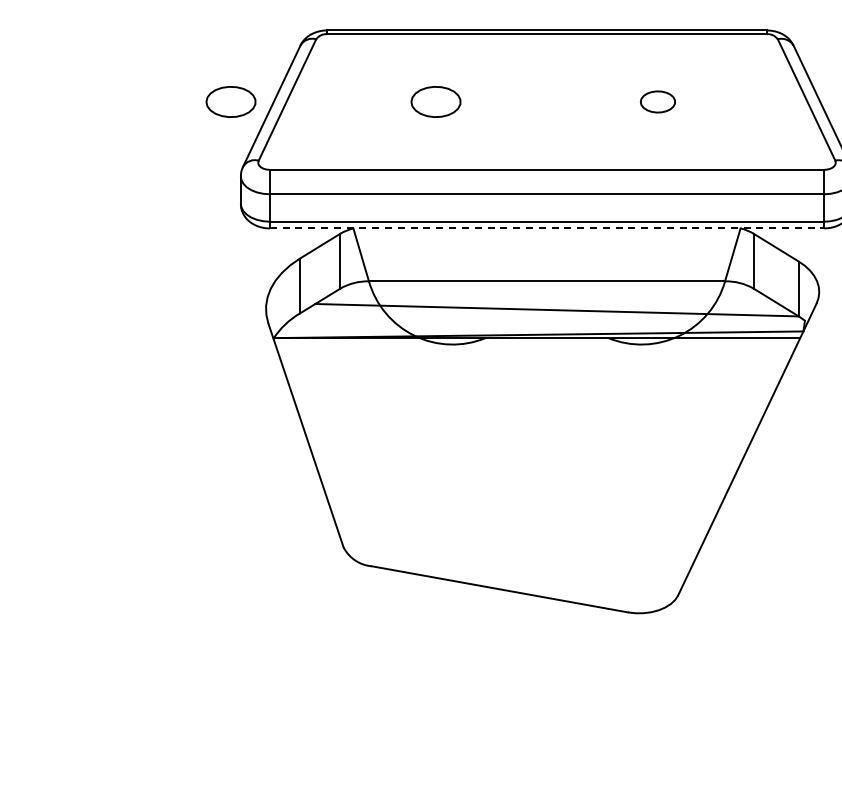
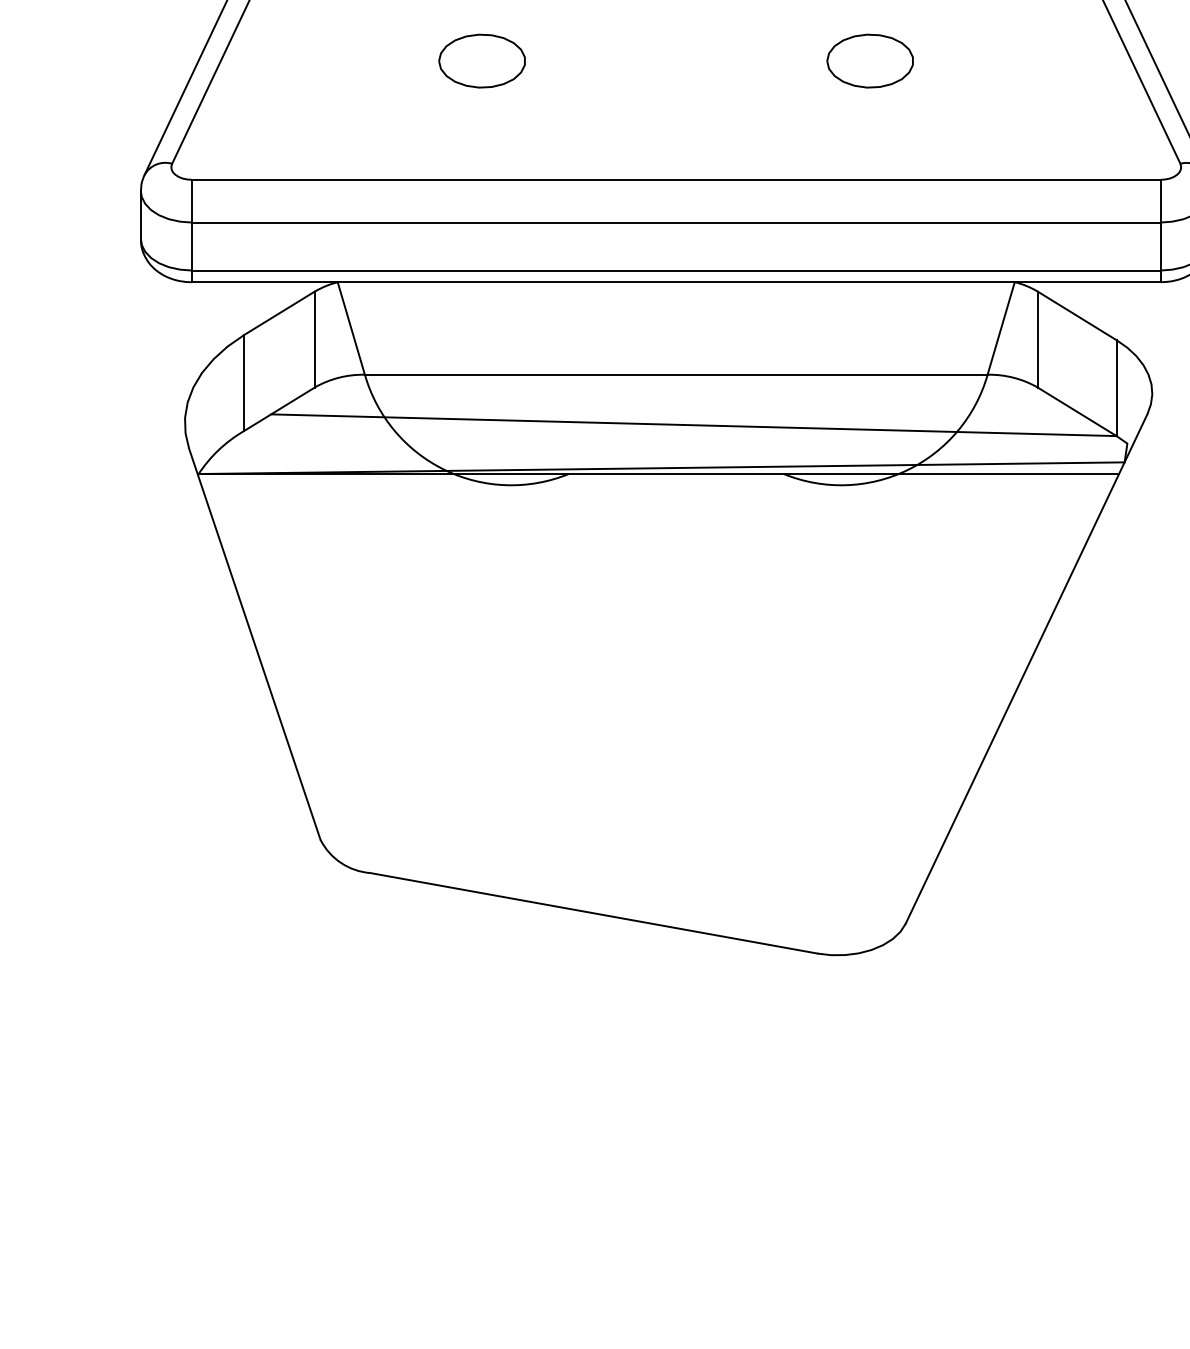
part: (230, 101) -> (122, 60), removed
part: (657, 101) -> (869, 60), size x1.43
line: (547, 228) -> (677, 282), dashed -> solid

